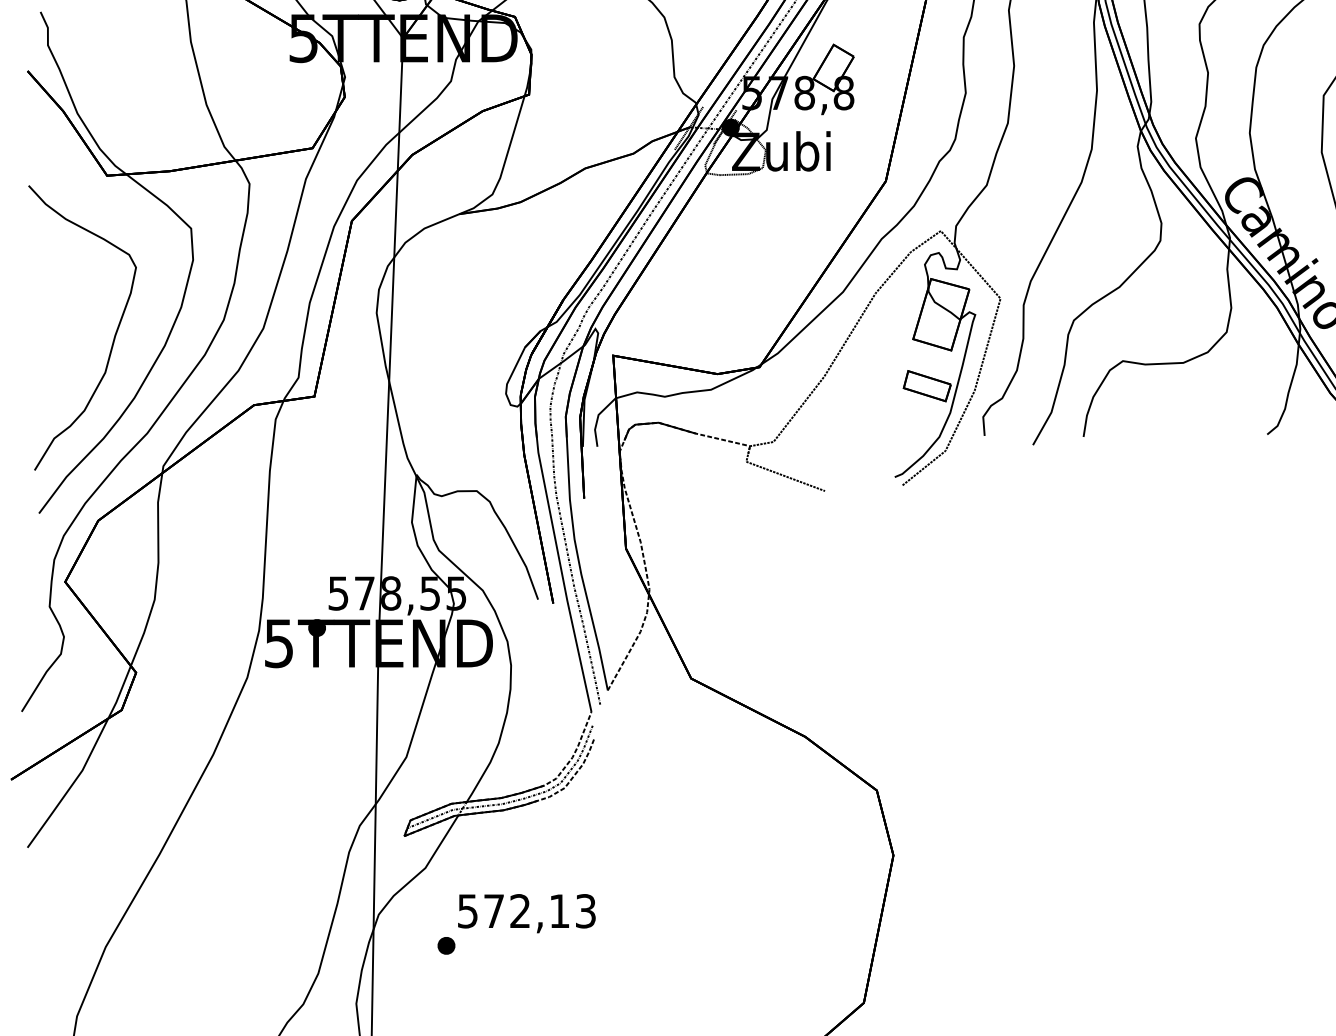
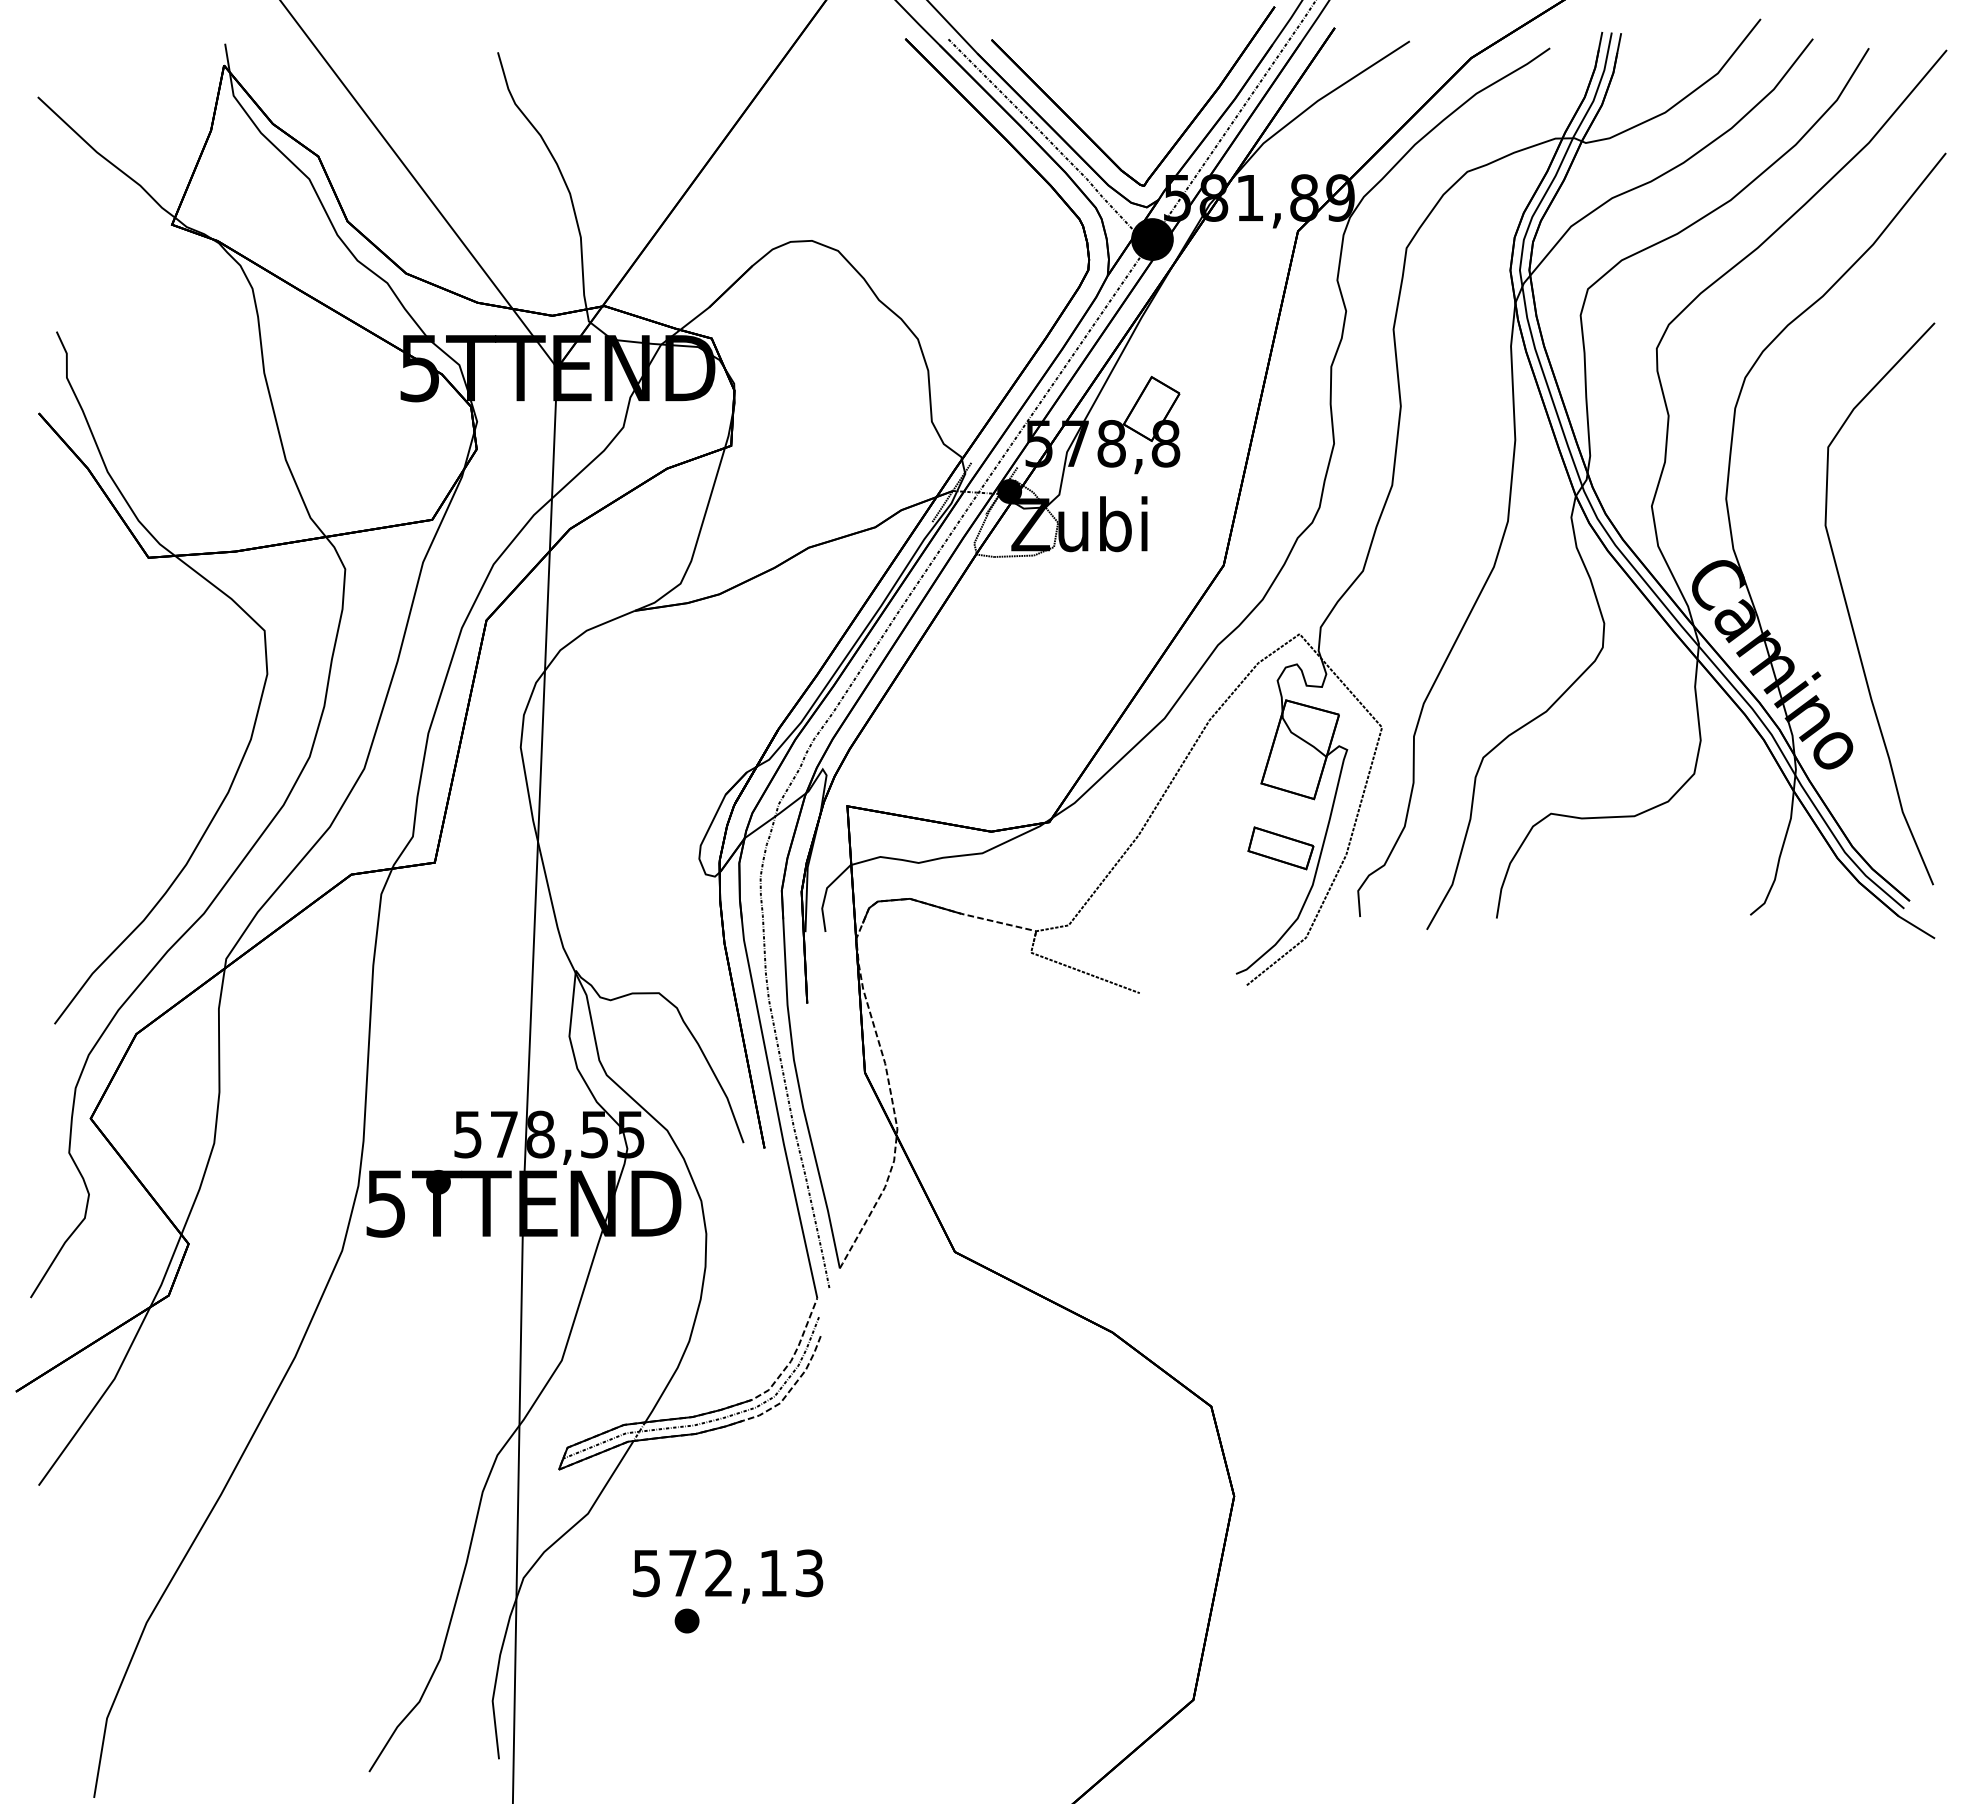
part: (113, 338) -> (157, 782), removed
part: (446, 945) -> (686, 1620), moved

